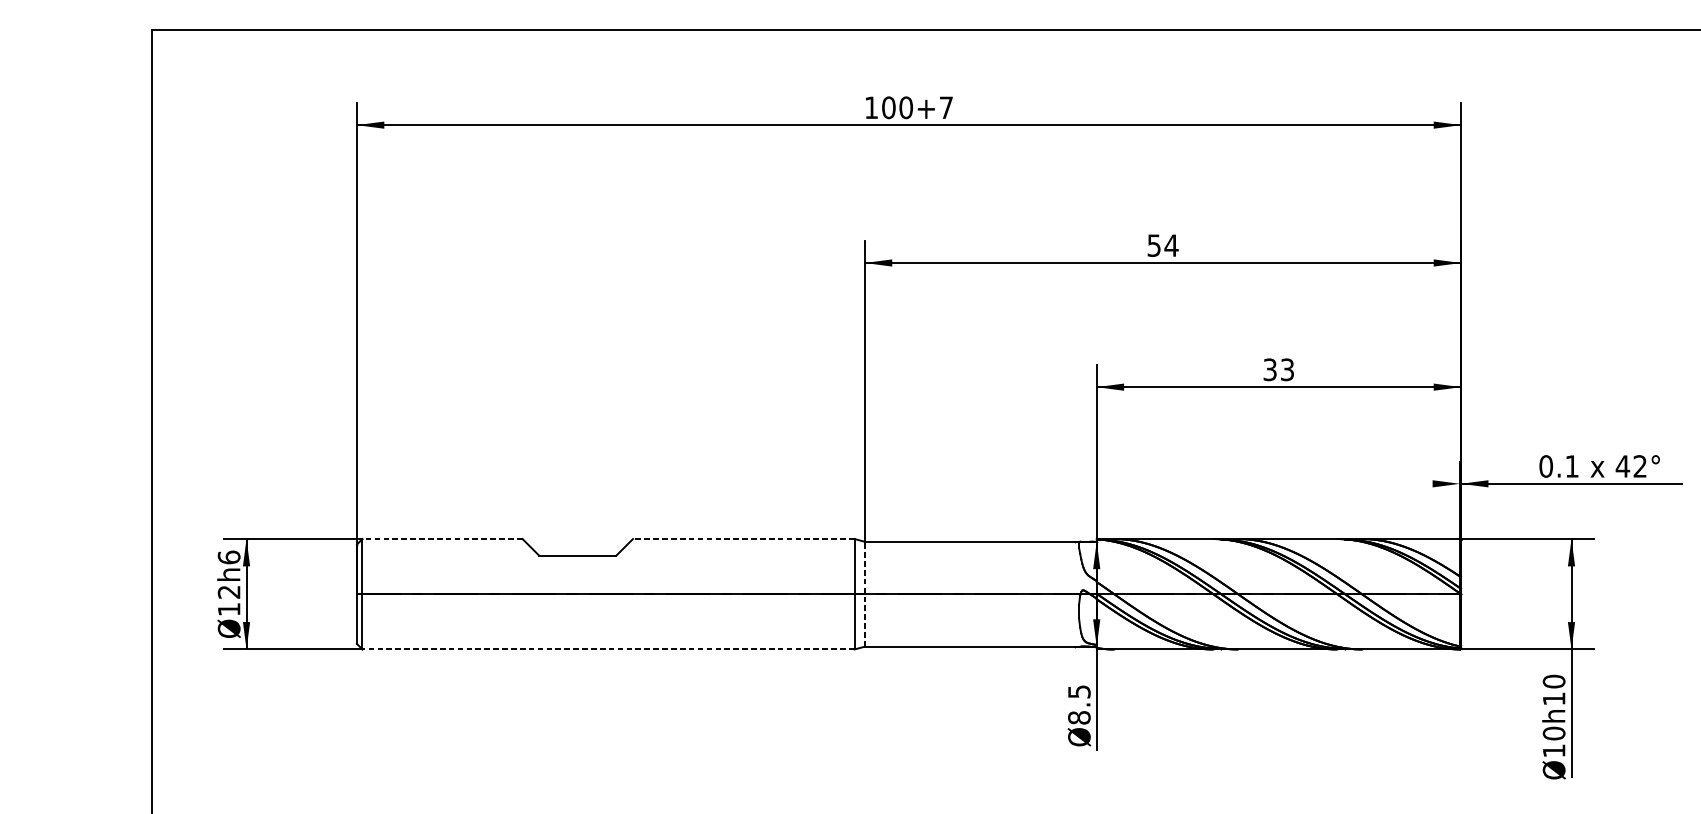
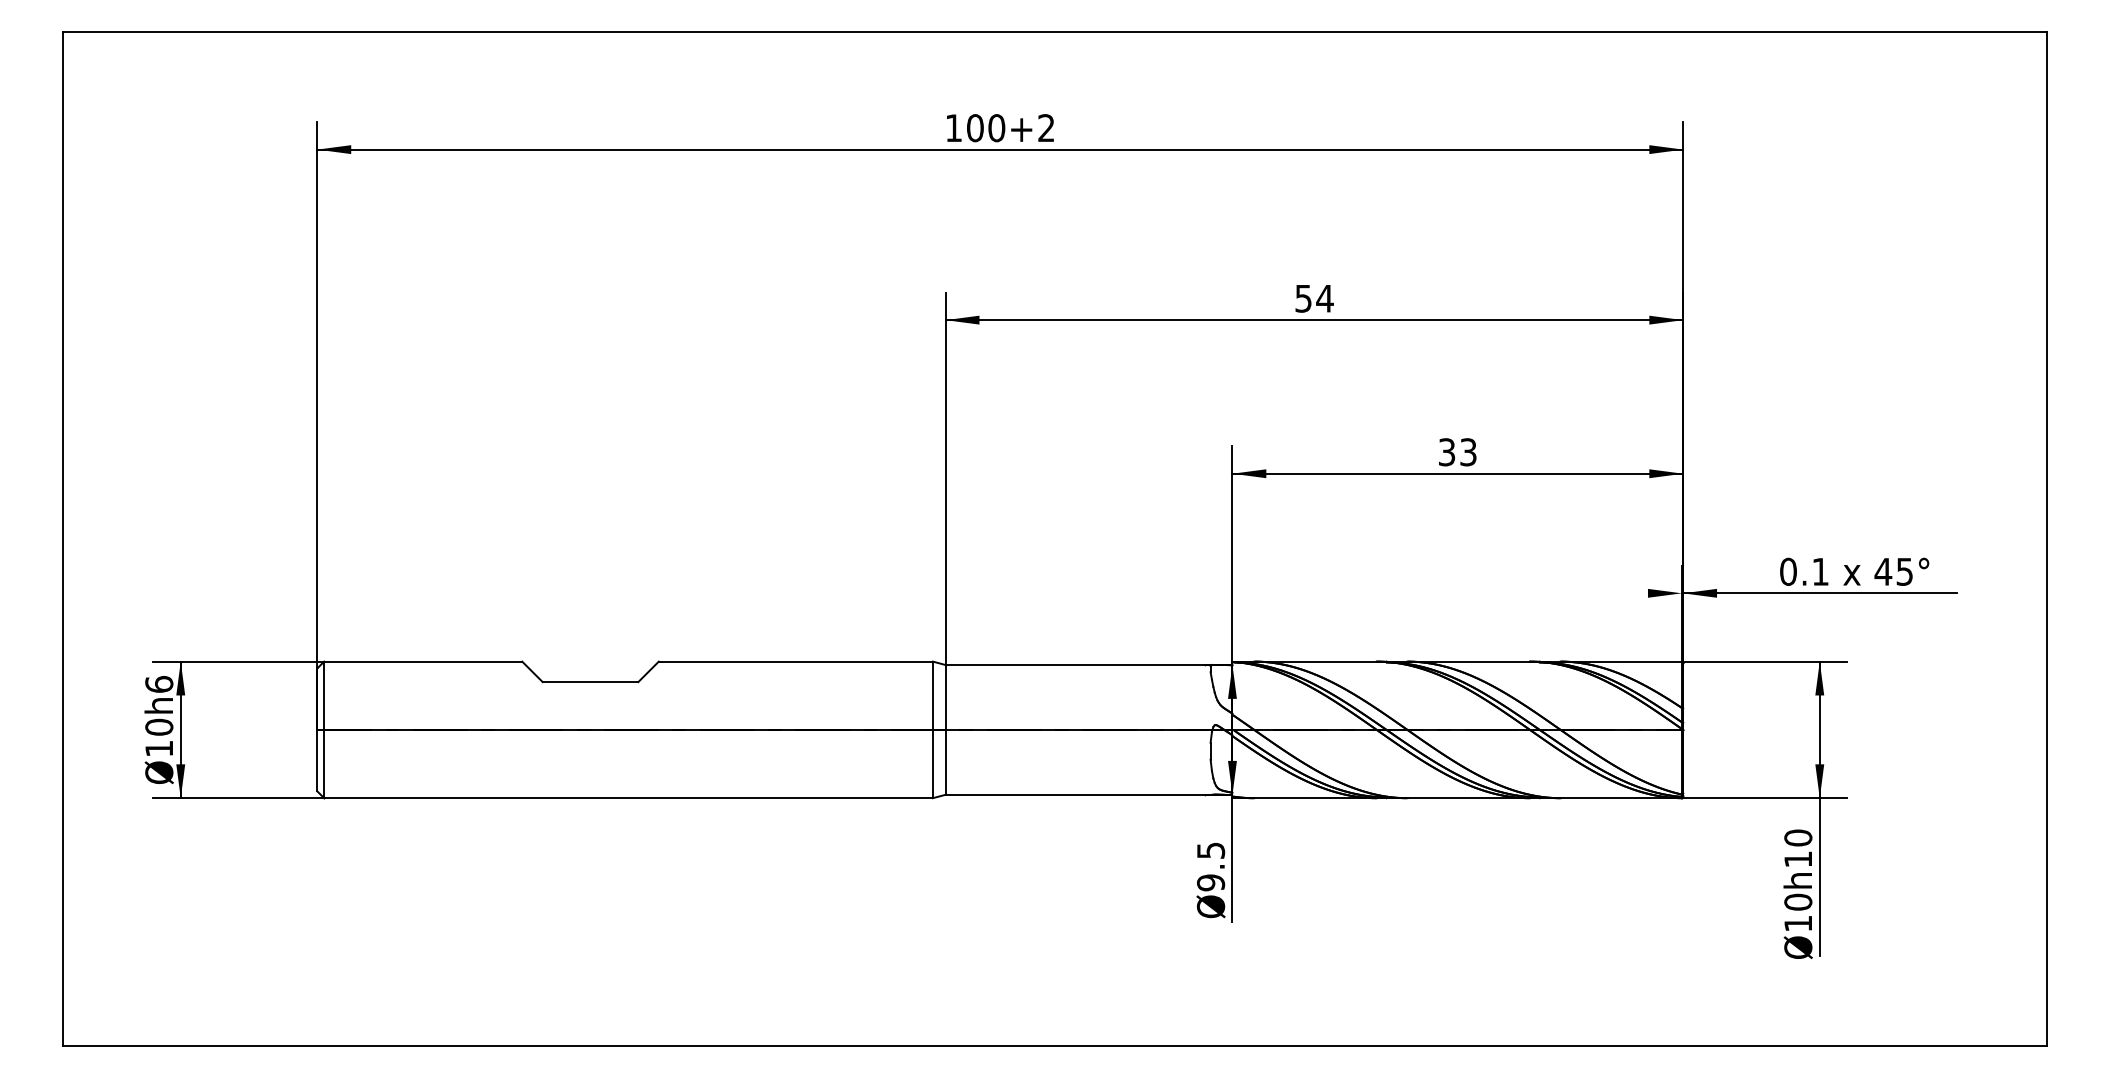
text: (946, 107) -> (1046, 127), 100+7 -> 100+2
text: (1639, 466) -> (1904, 571), 42° -> 45°
line: (441, 538) -> (422, 661), dashed -> solid
line: (743, 538) -> (795, 661), dashed -> solid
text: (229, 591) -> (159, 726), Ø12h6 -> Ø10h6
line: (864, 593) -> (945, 729), dashed -> solid
line: (608, 649) -> (628, 798), dashed -> solid
text: (1079, 717) -> (1211, 882), Ø8.5 -> Ø9.5

